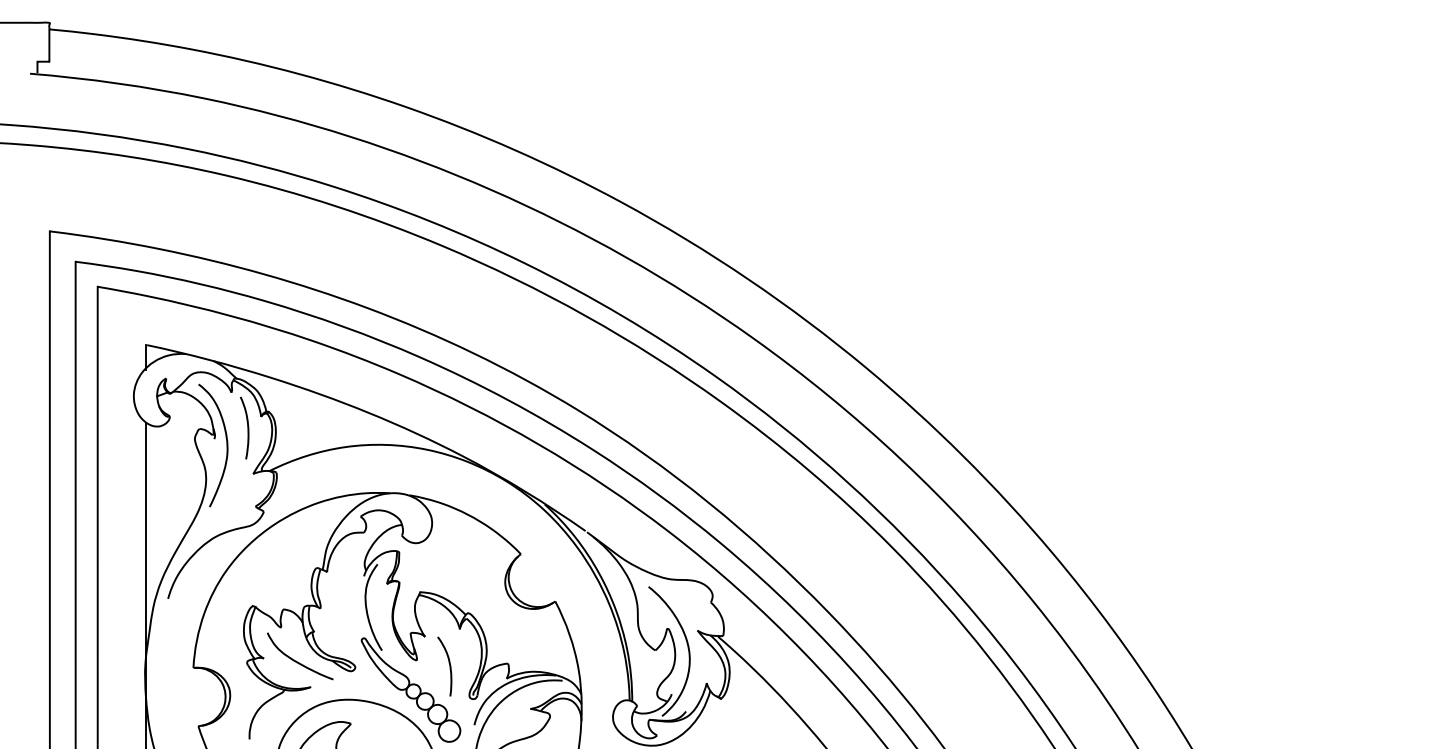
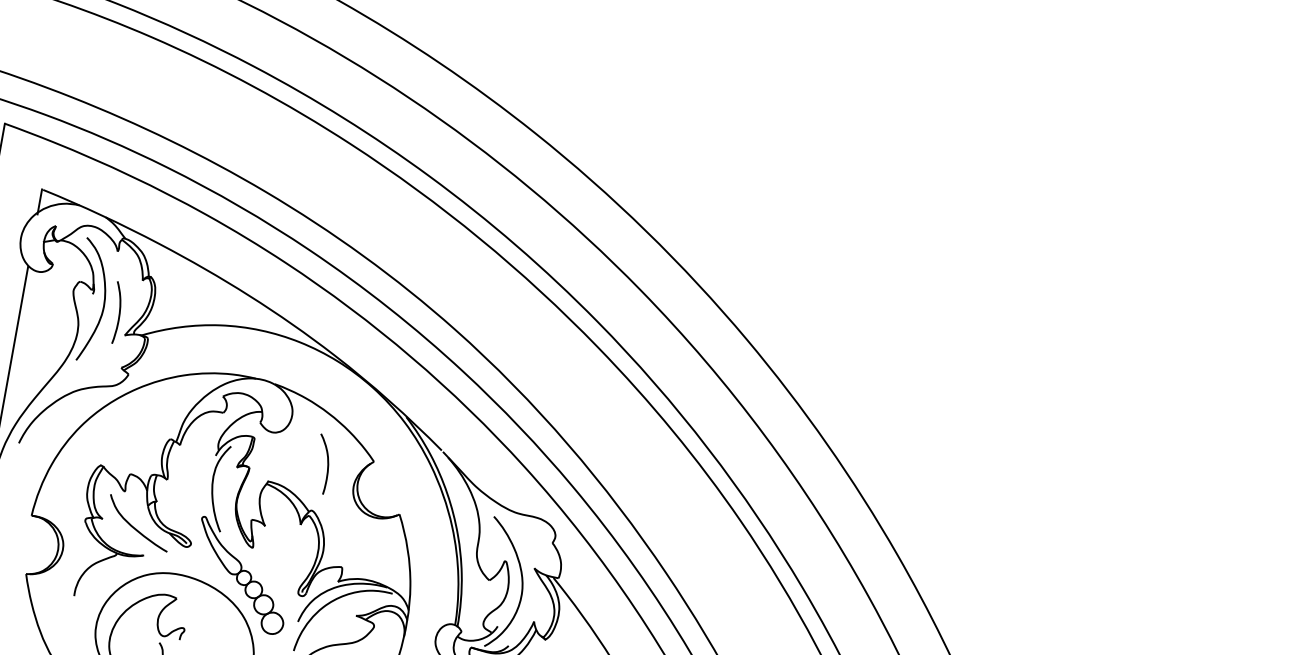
curve: (247, 427) -> (119, 312), moved
curve: (448, 663) -> (326, 461), moved

